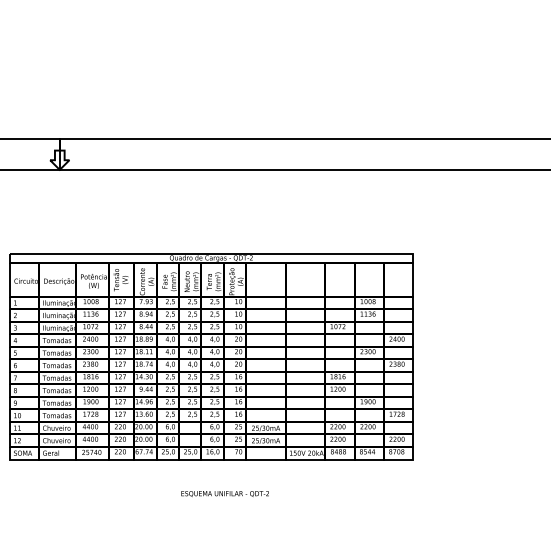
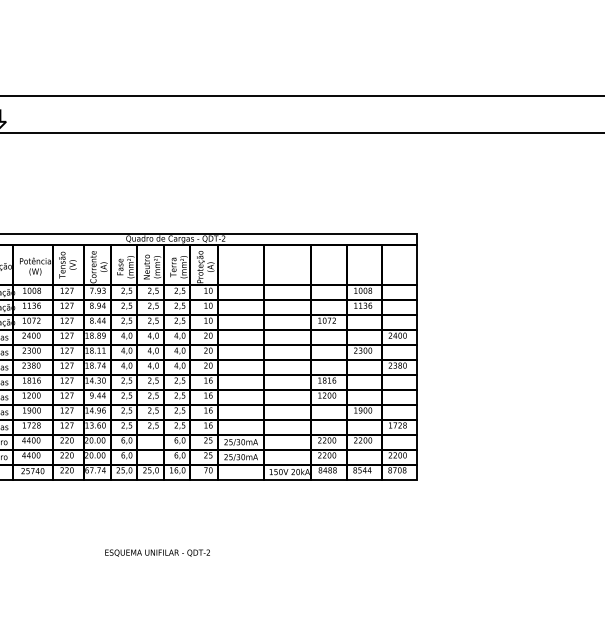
text: (224, 493) -> (156, 552), moved

